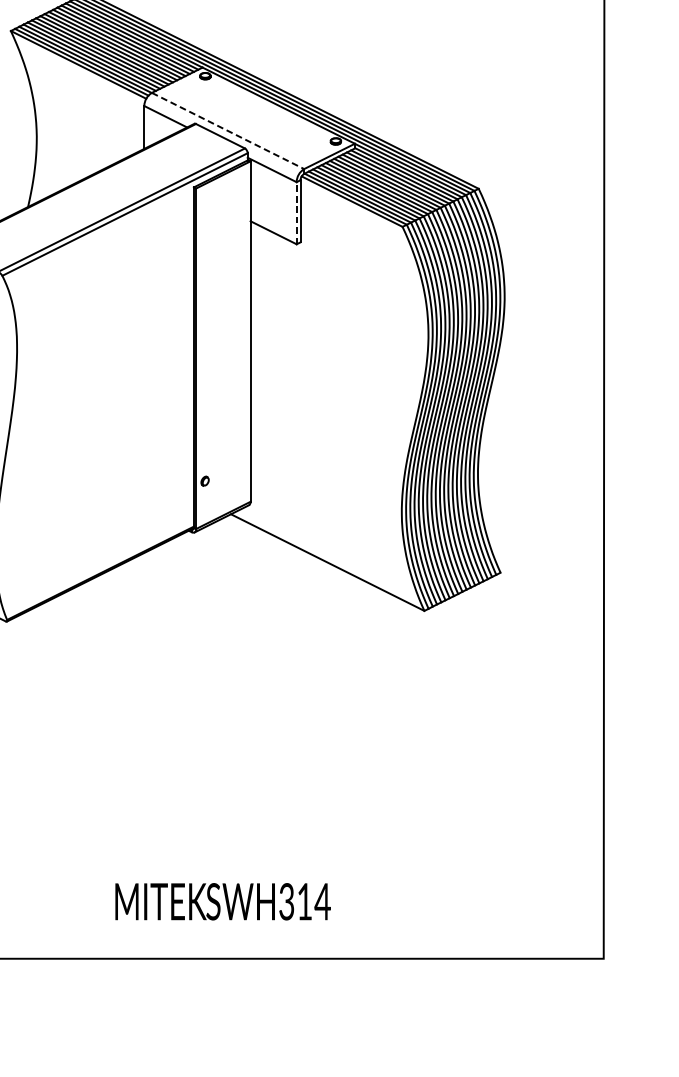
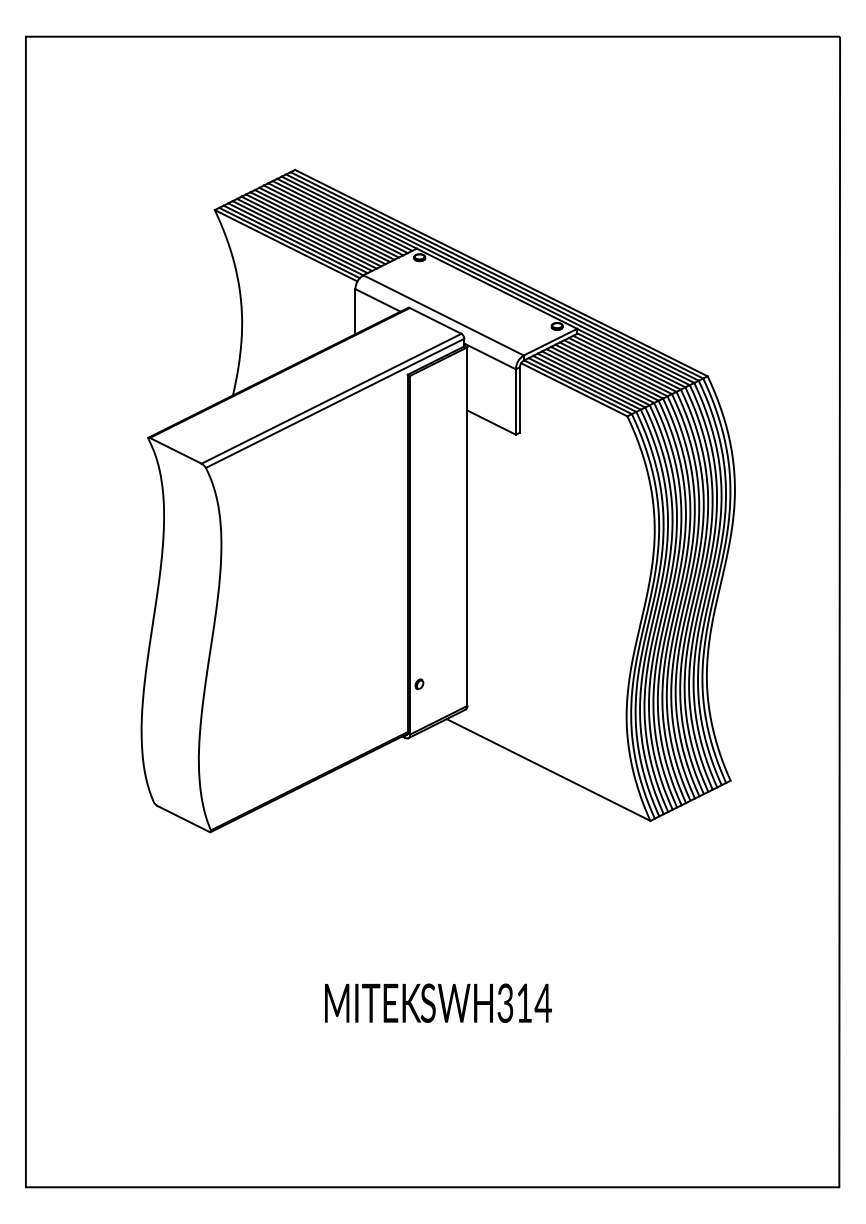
line: (227, 131) -> (443, 315), dashed -> solid
line: (296, 213) -> (515, 402), dashed -> solid
text: (223, 901) -> (438, 1002), moved

